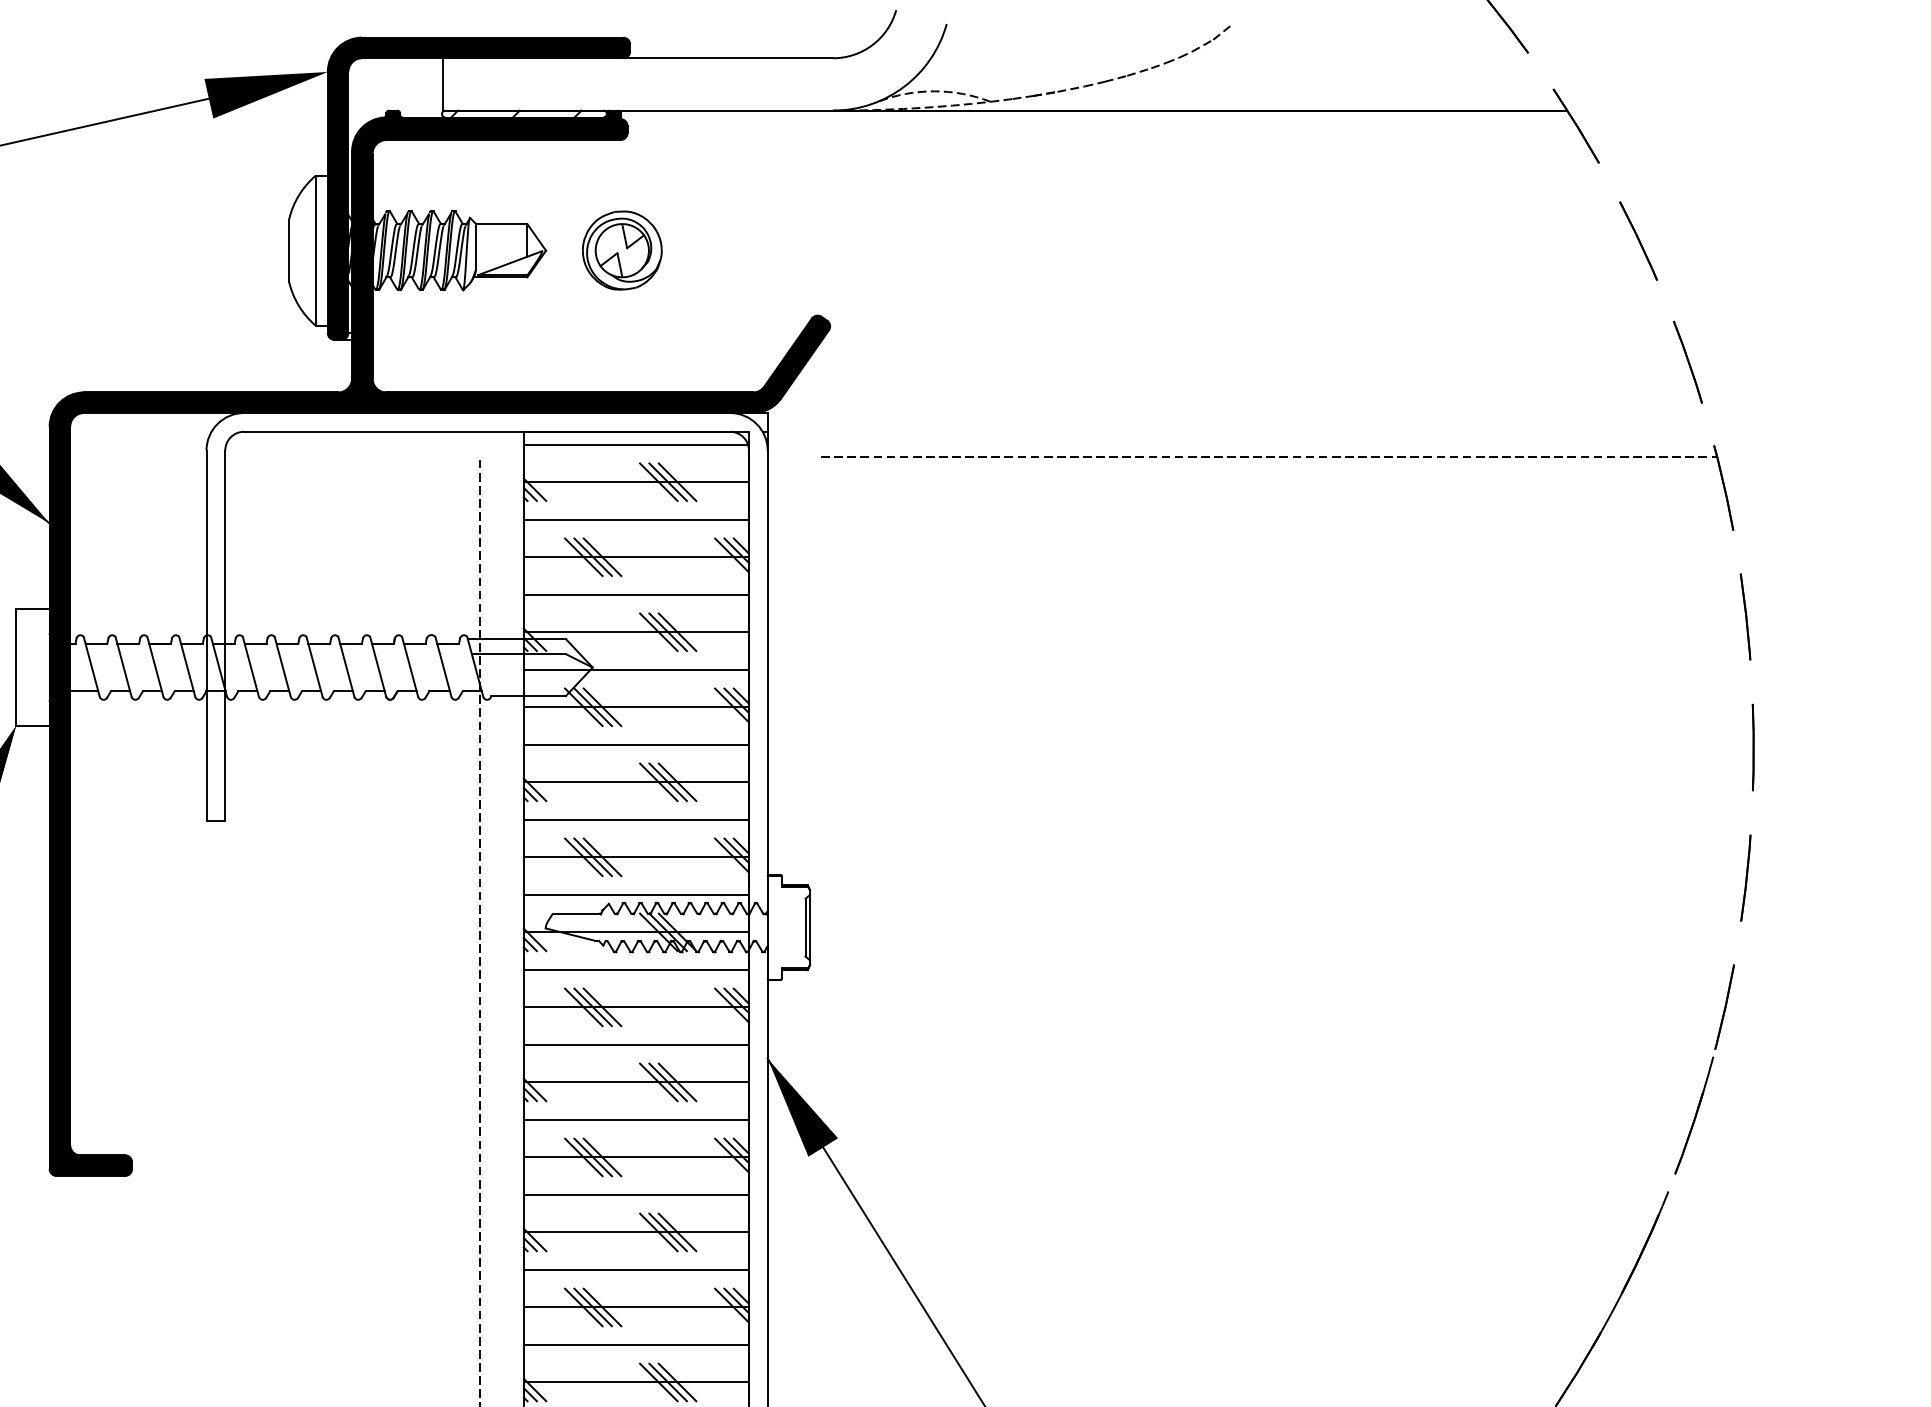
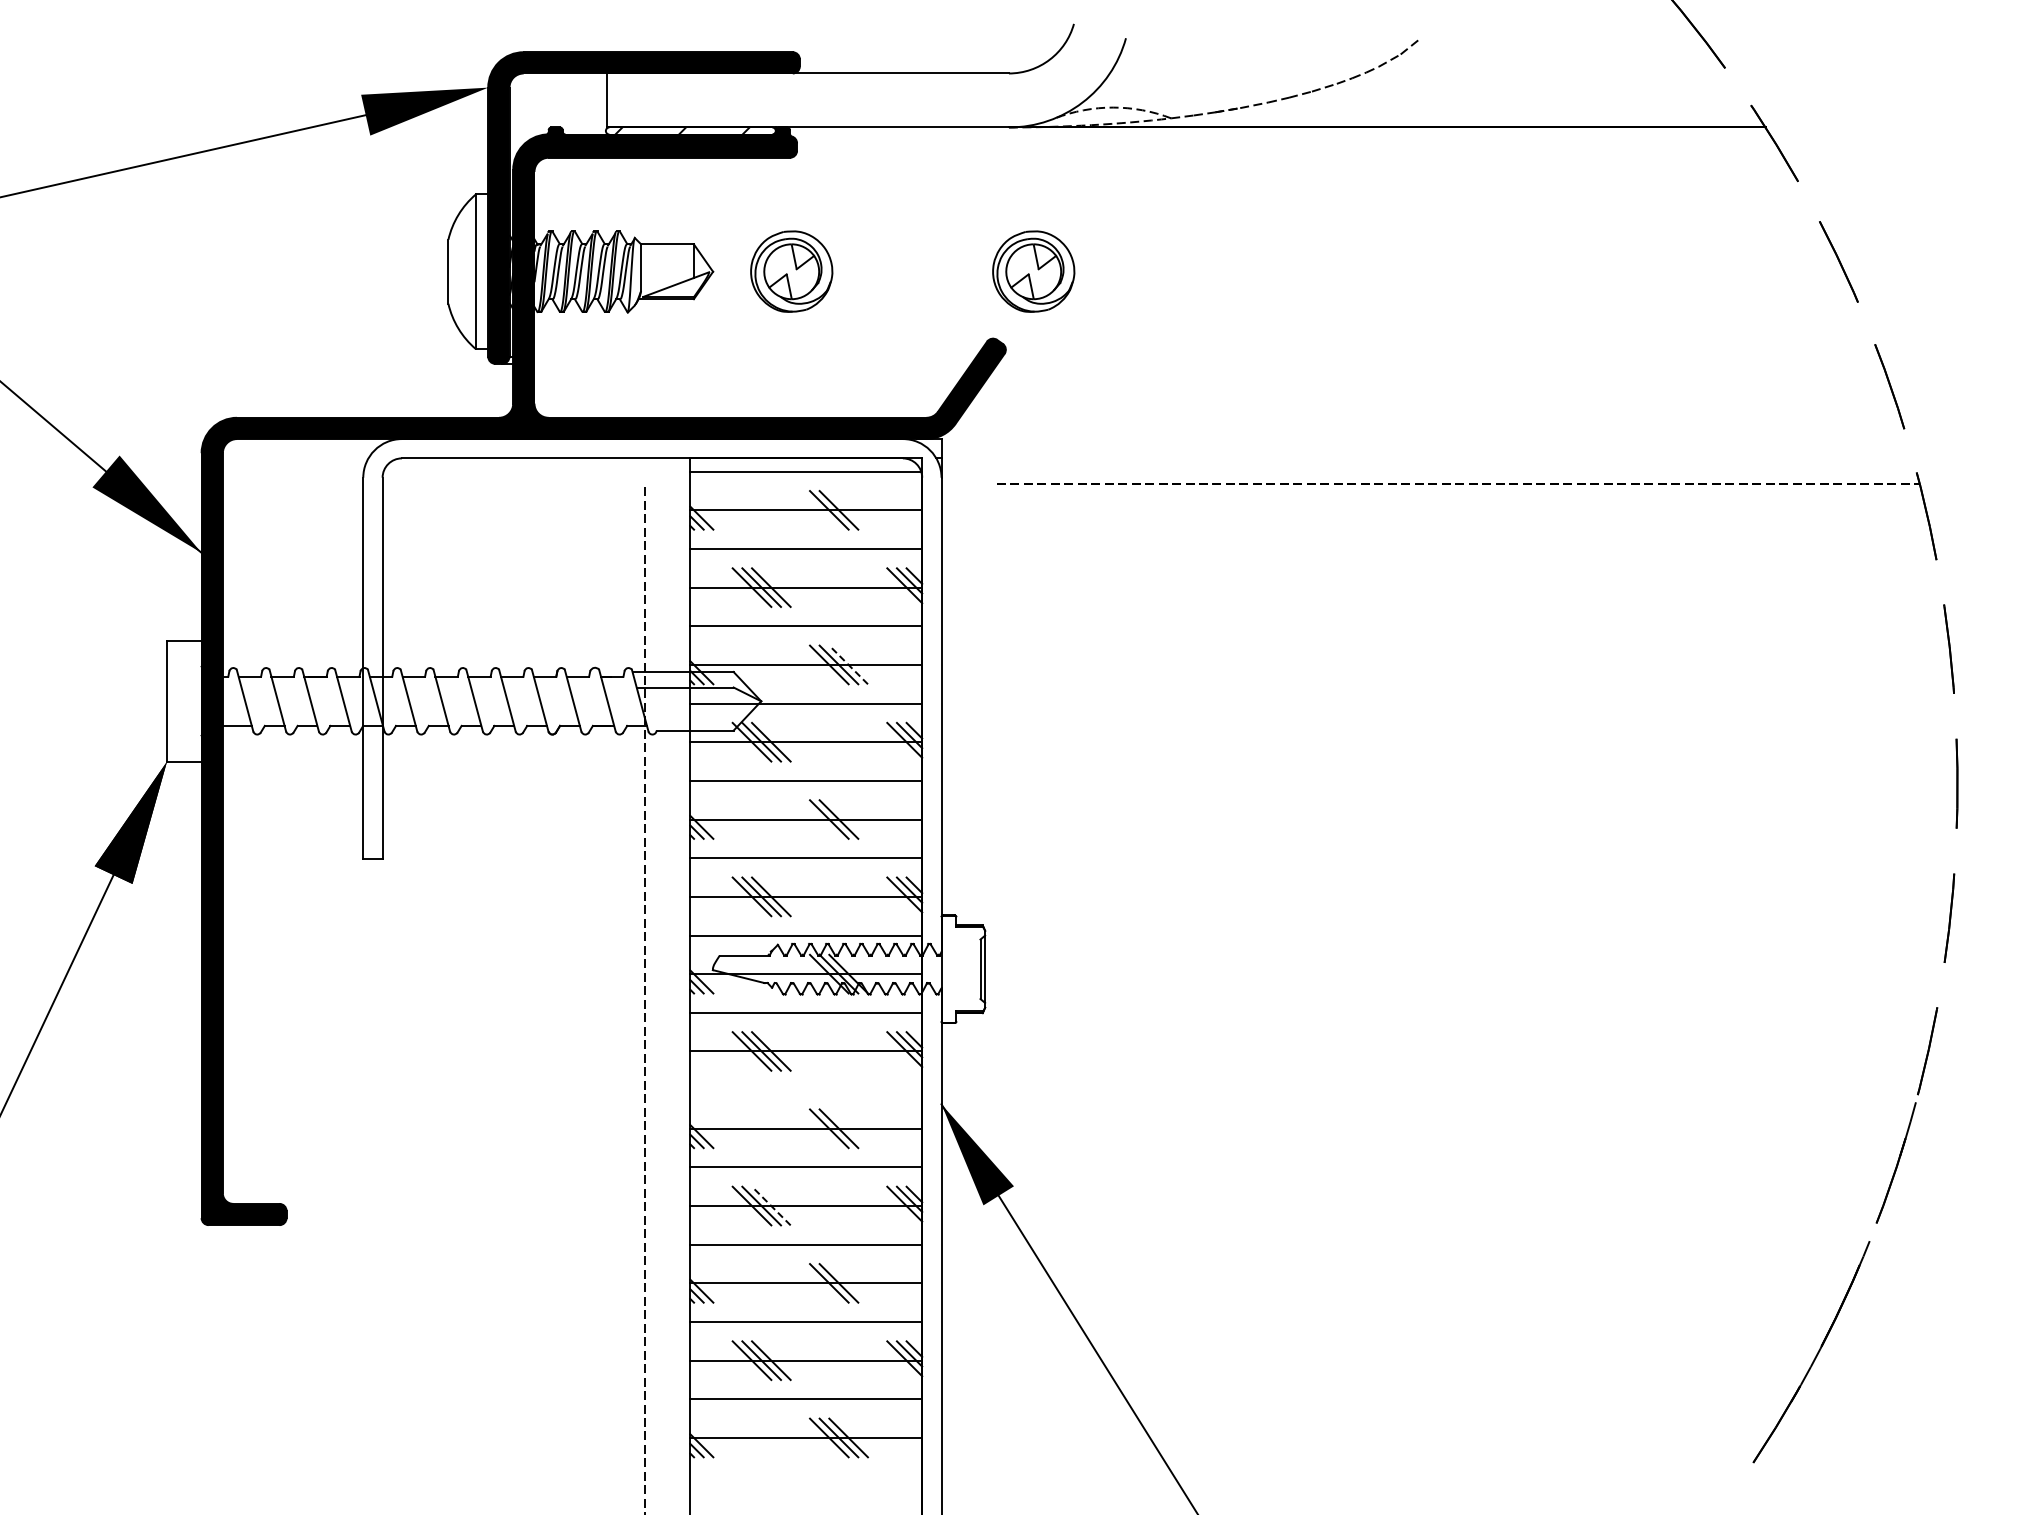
part: (856, 250) -> (1033, 271), added
line: (677, 482) -> (848, 510), removed
line: (677, 631) -> (848, 664), solid -> dashed
line: (677, 782) -> (848, 819), removed
line: (636, 1045) -> (806, 1090), removed
line: (677, 1082) -> (848, 1128), removed
line: (602, 1156) -> (771, 1205), solid -> dashed
line: (677, 1232) -> (848, 1283), removed

